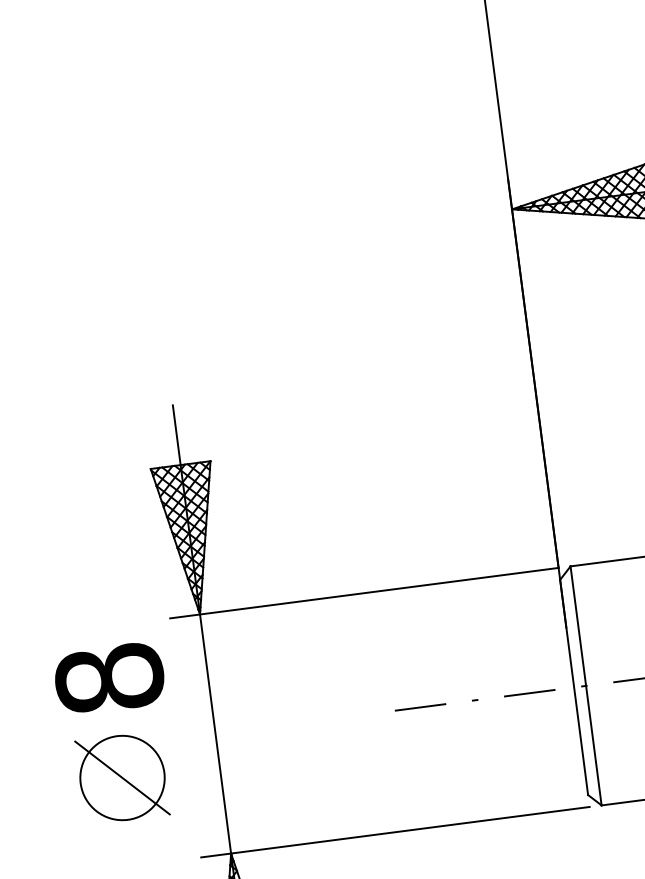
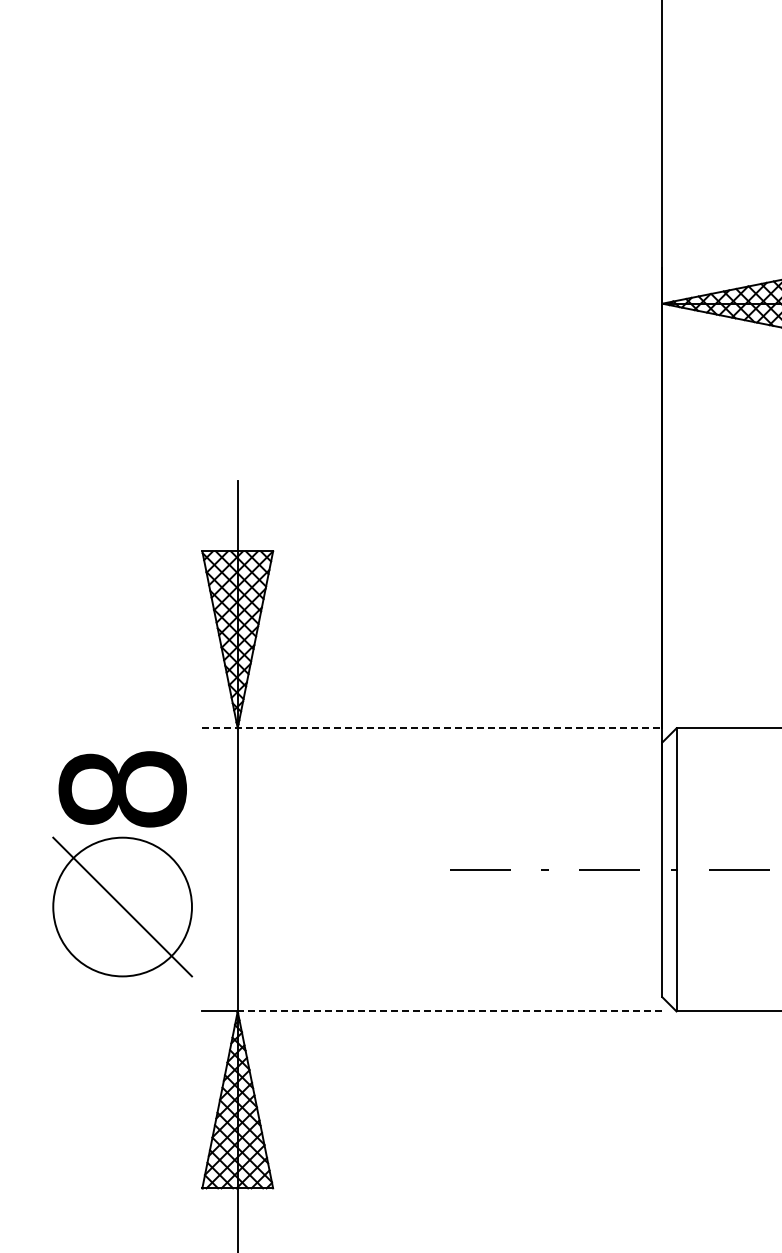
line: (364, 593) -> (432, 728), solid -> dashed
part: (122, 777) -> (122, 906), size x1.4
line: (409, 830) -> (449, 1011), solid -> dashed

